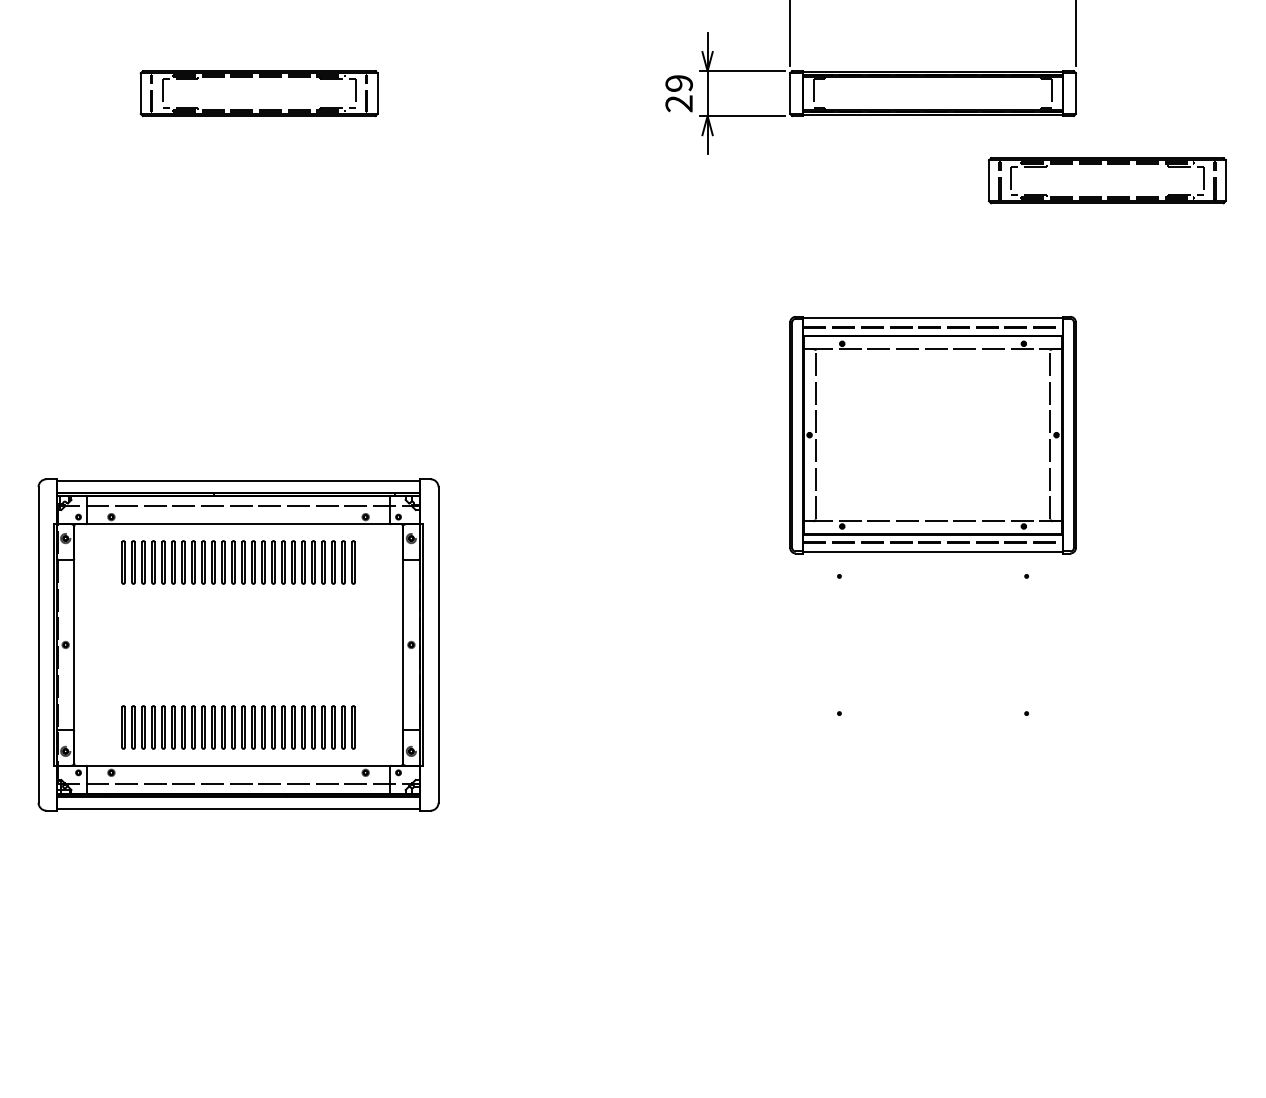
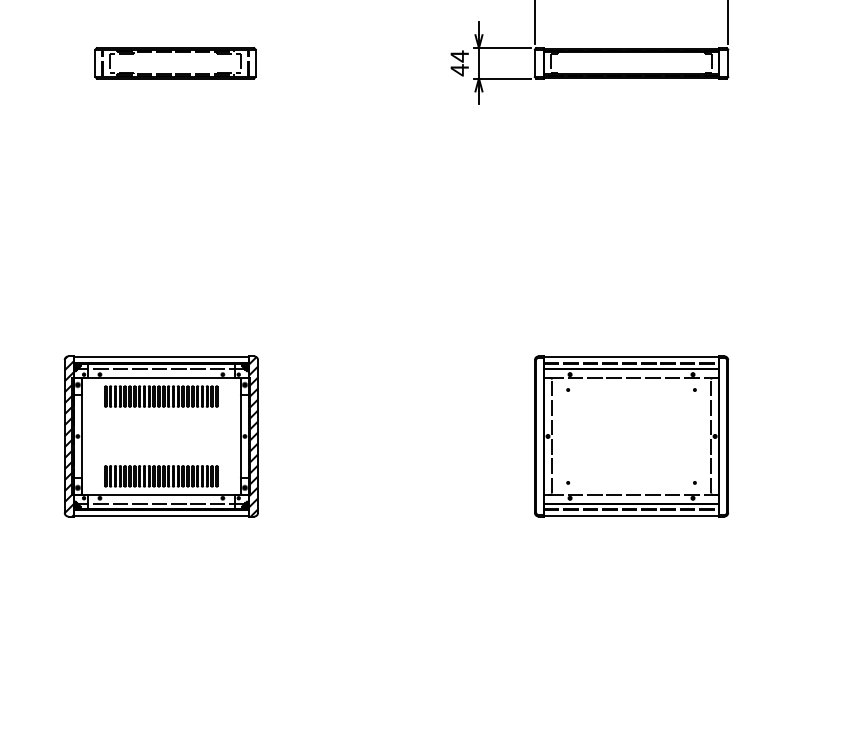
text: (678, 93) -> (459, 63), 29 -> 44
part: (1107, 181) -> (749, 122), removed
part: (932, 435) -> (631, 436), moved
part: (236, 645) -> (160, 436), size x0.71

